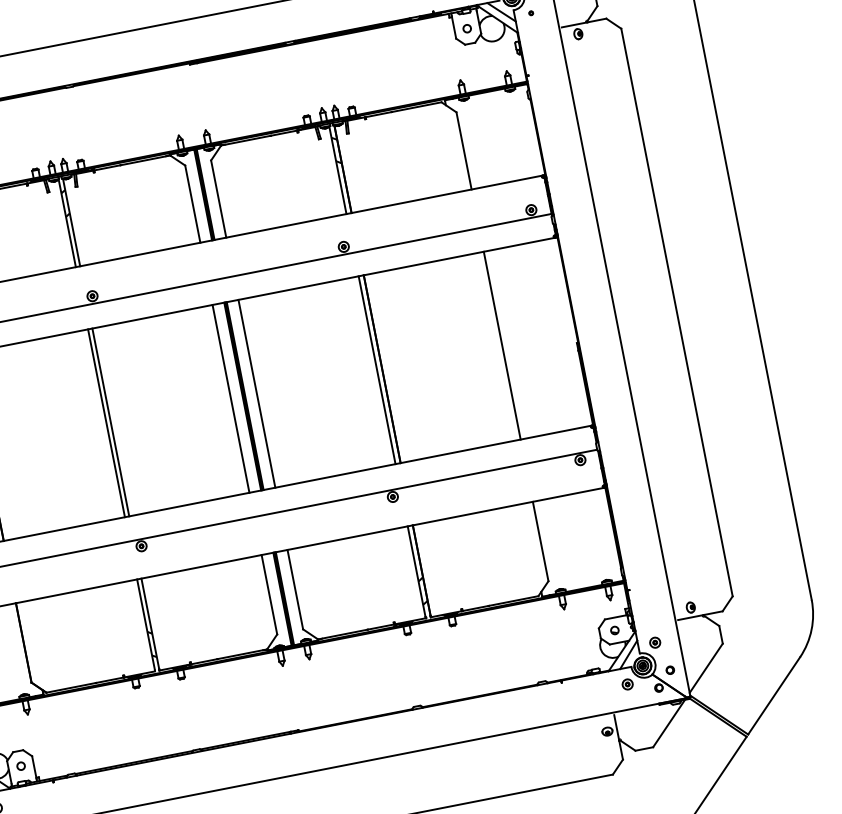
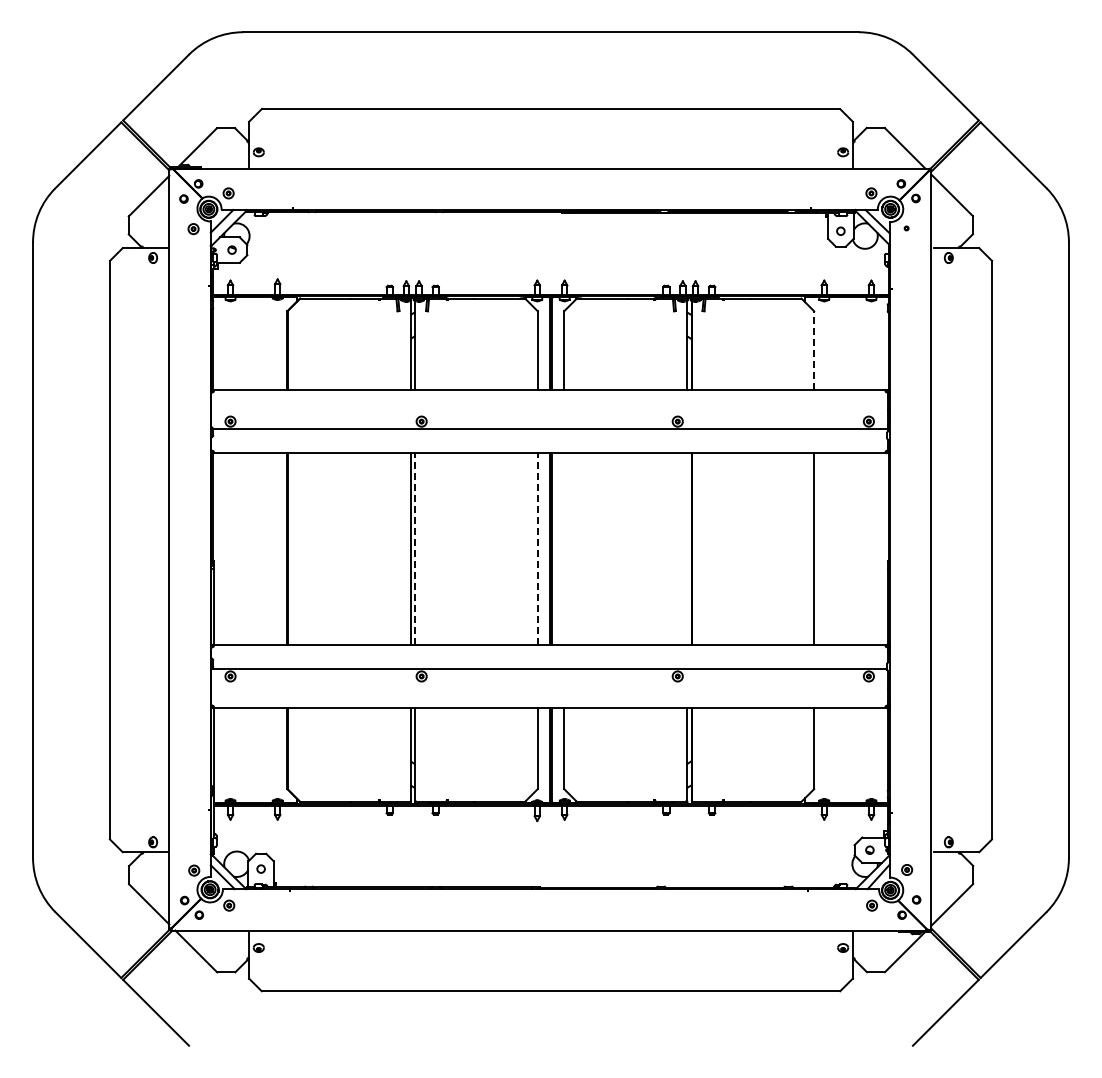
line: (464, 150) -> (814, 350), solid -> dashed
line: (376, 369) -> (686, 548), removed
line: (257, 393) -> (564, 548), removed
line: (230, 399) -> (537, 549), solid -> dashed
line: (111, 422) -> (415, 549), solid -> dashed

